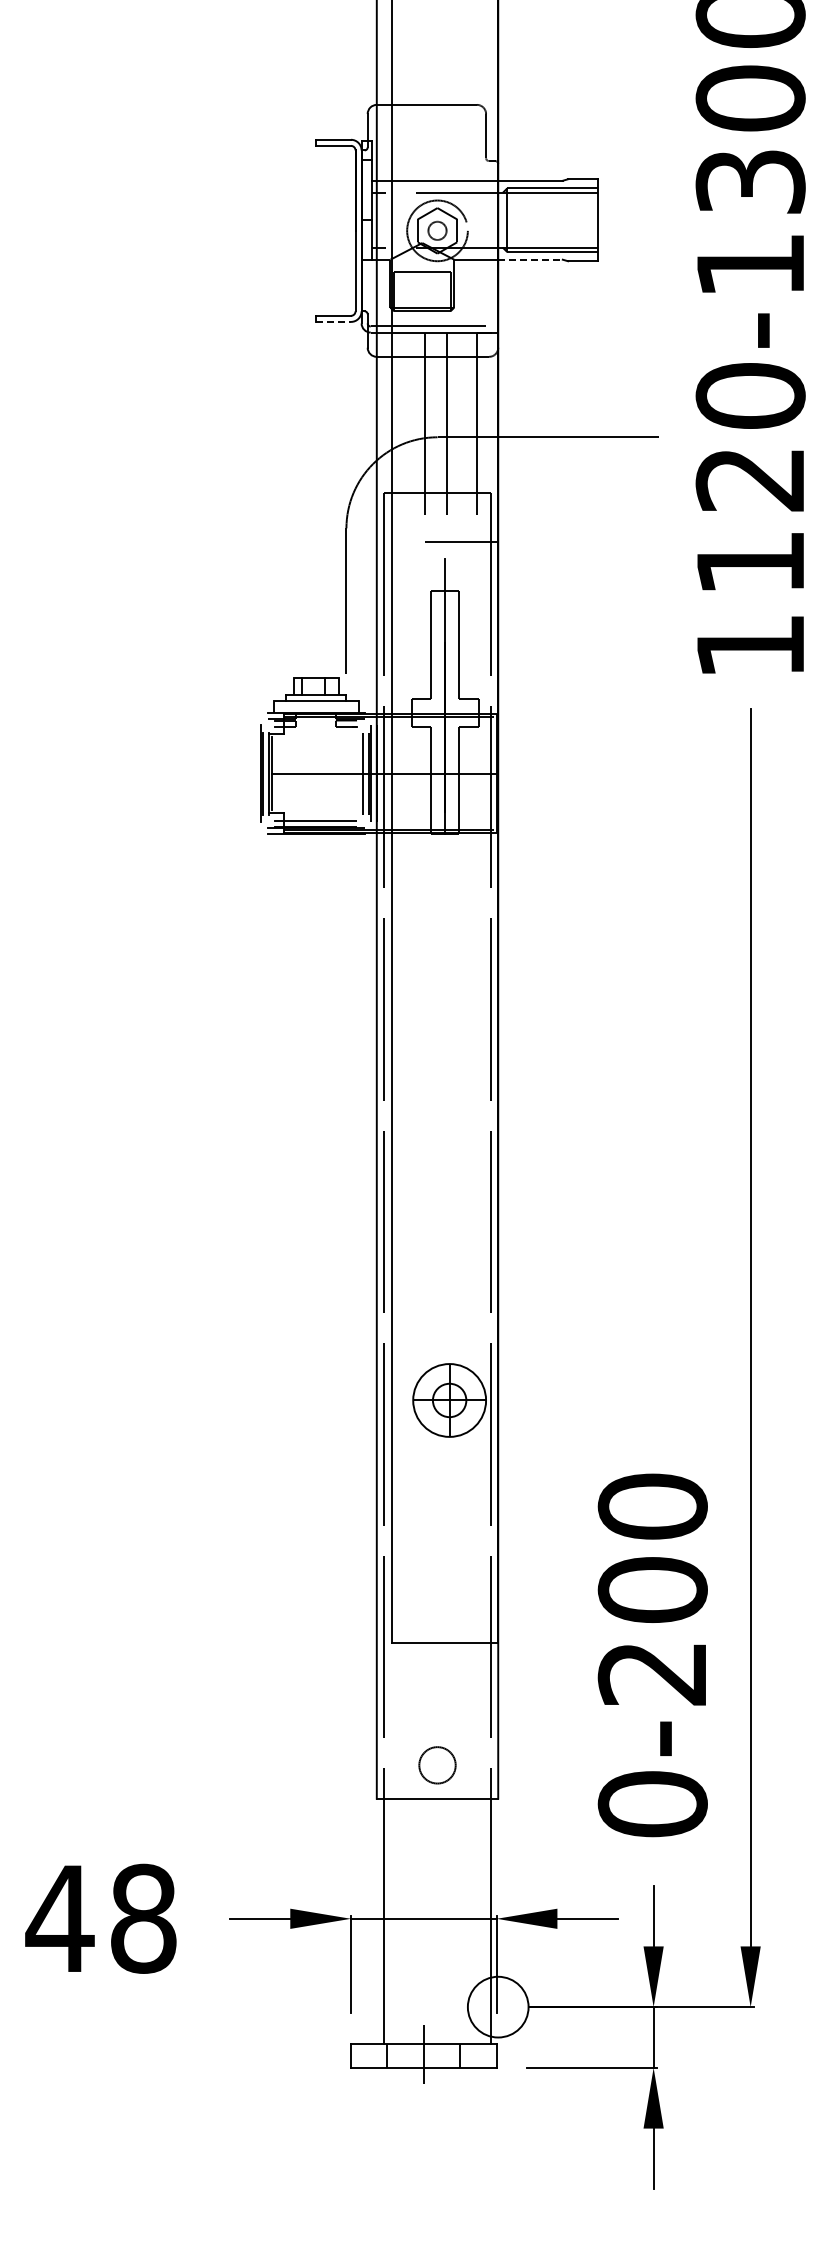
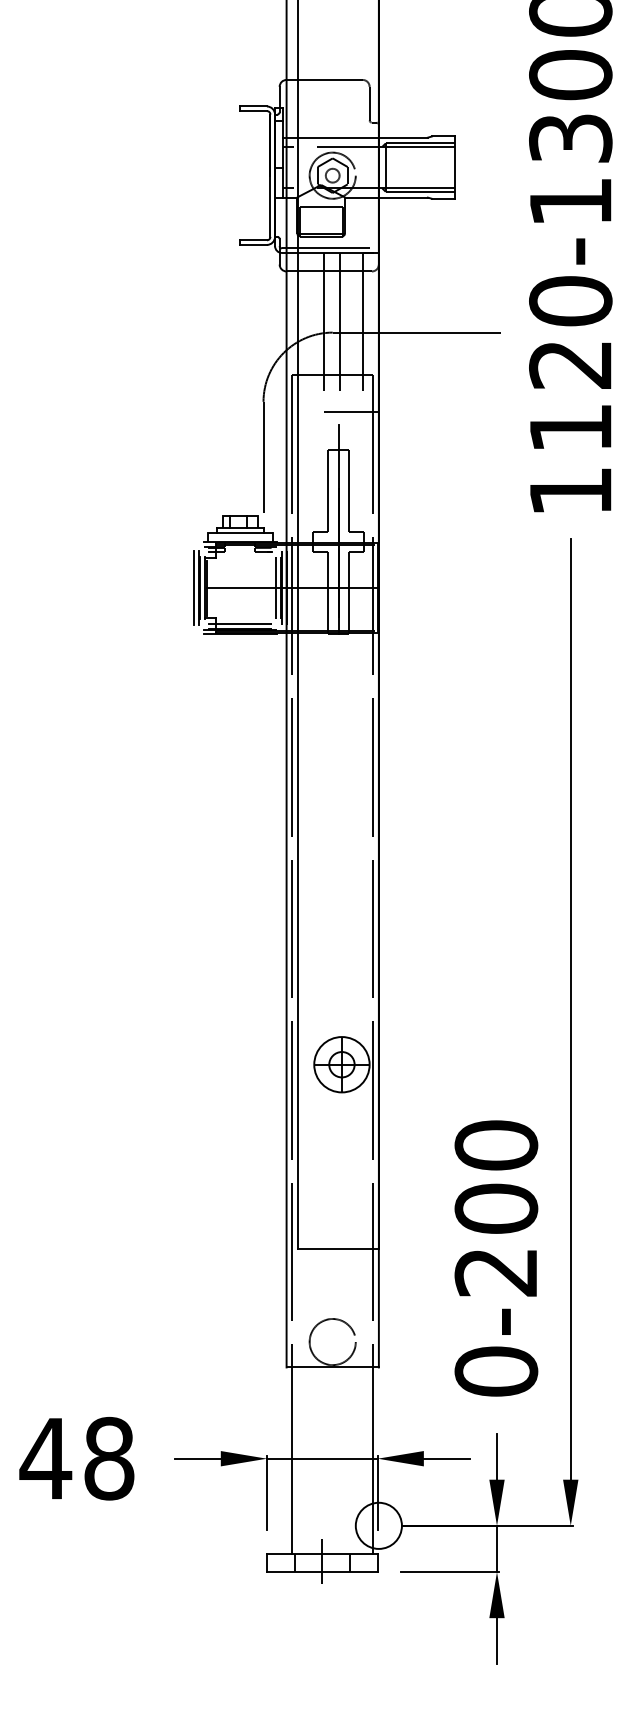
line: (531, 259) -> (404, 197), dashed -> solid
line: (334, 321) -> (254, 244), dashed -> solid
line: (255, 773) -> (194, 588), added
circle: (437, 1764) -> (332, 1341), size x1.67

